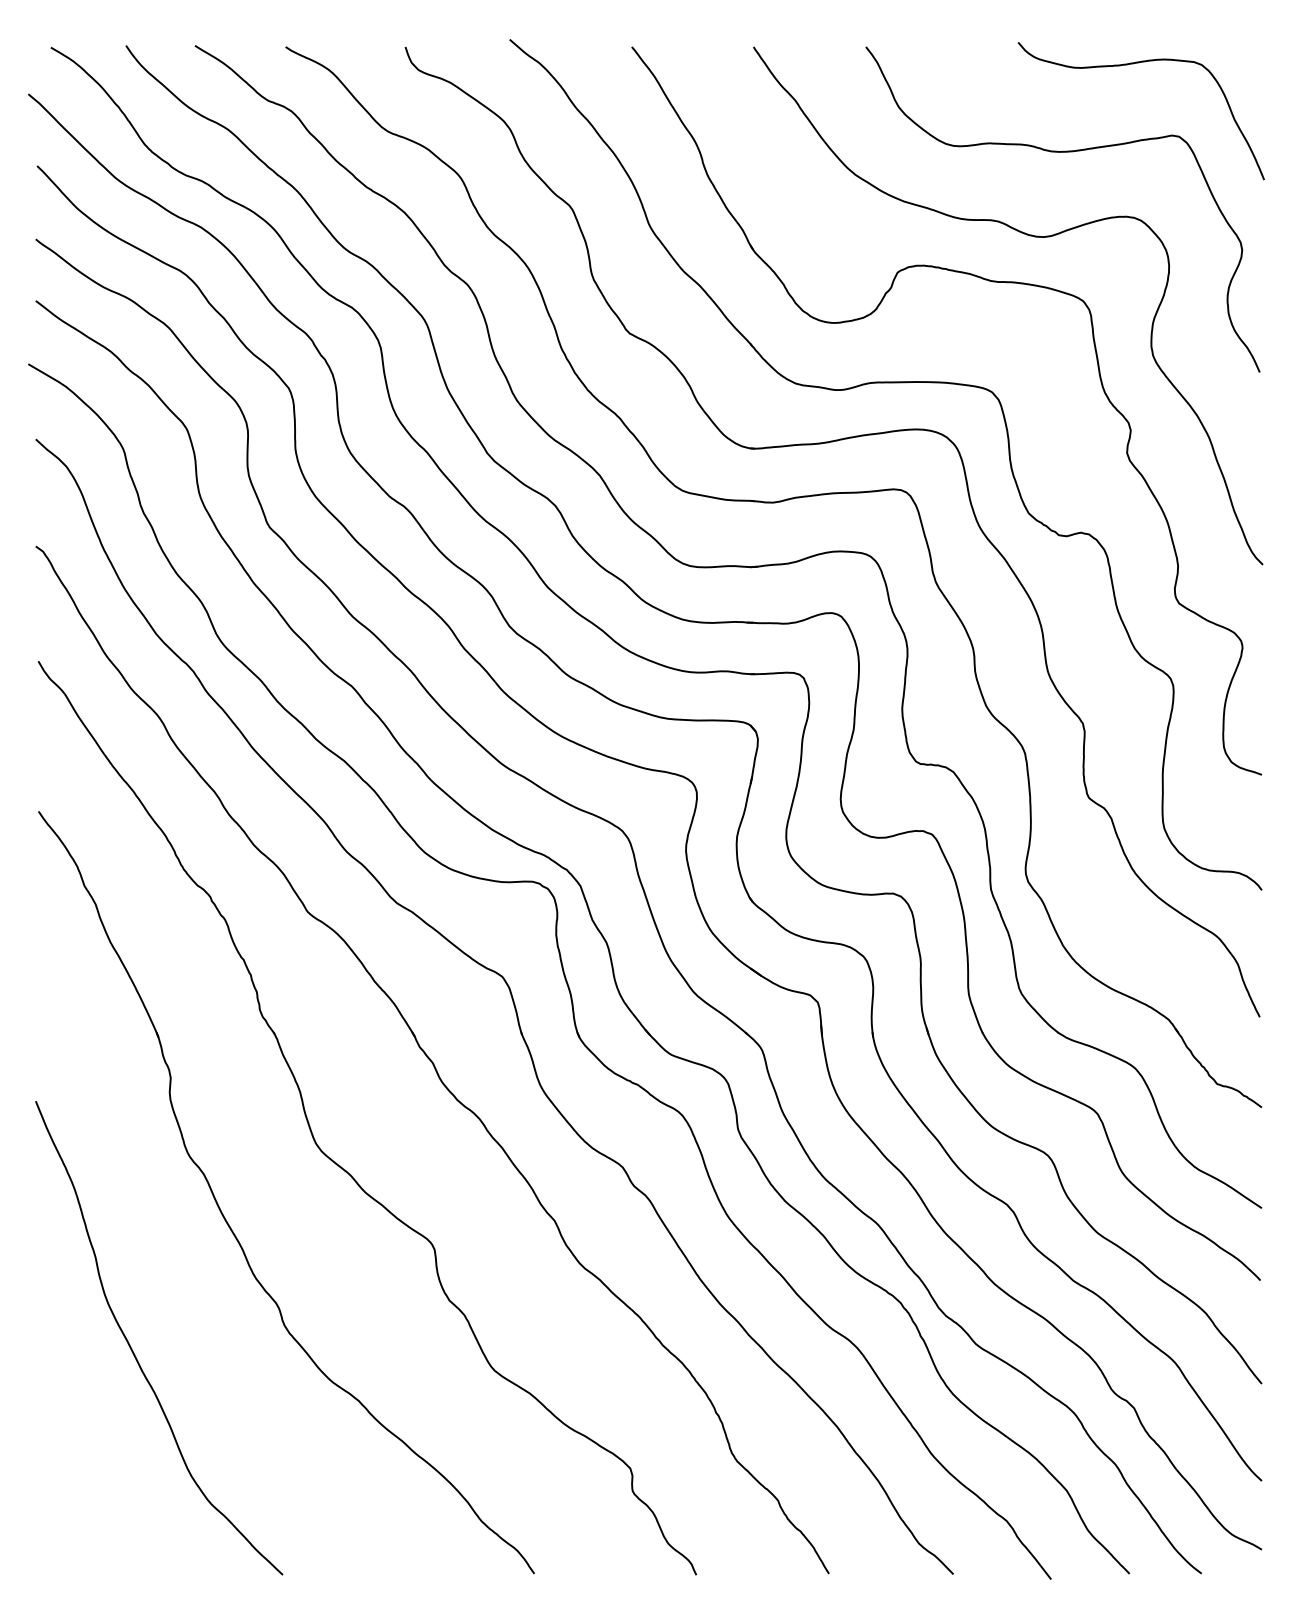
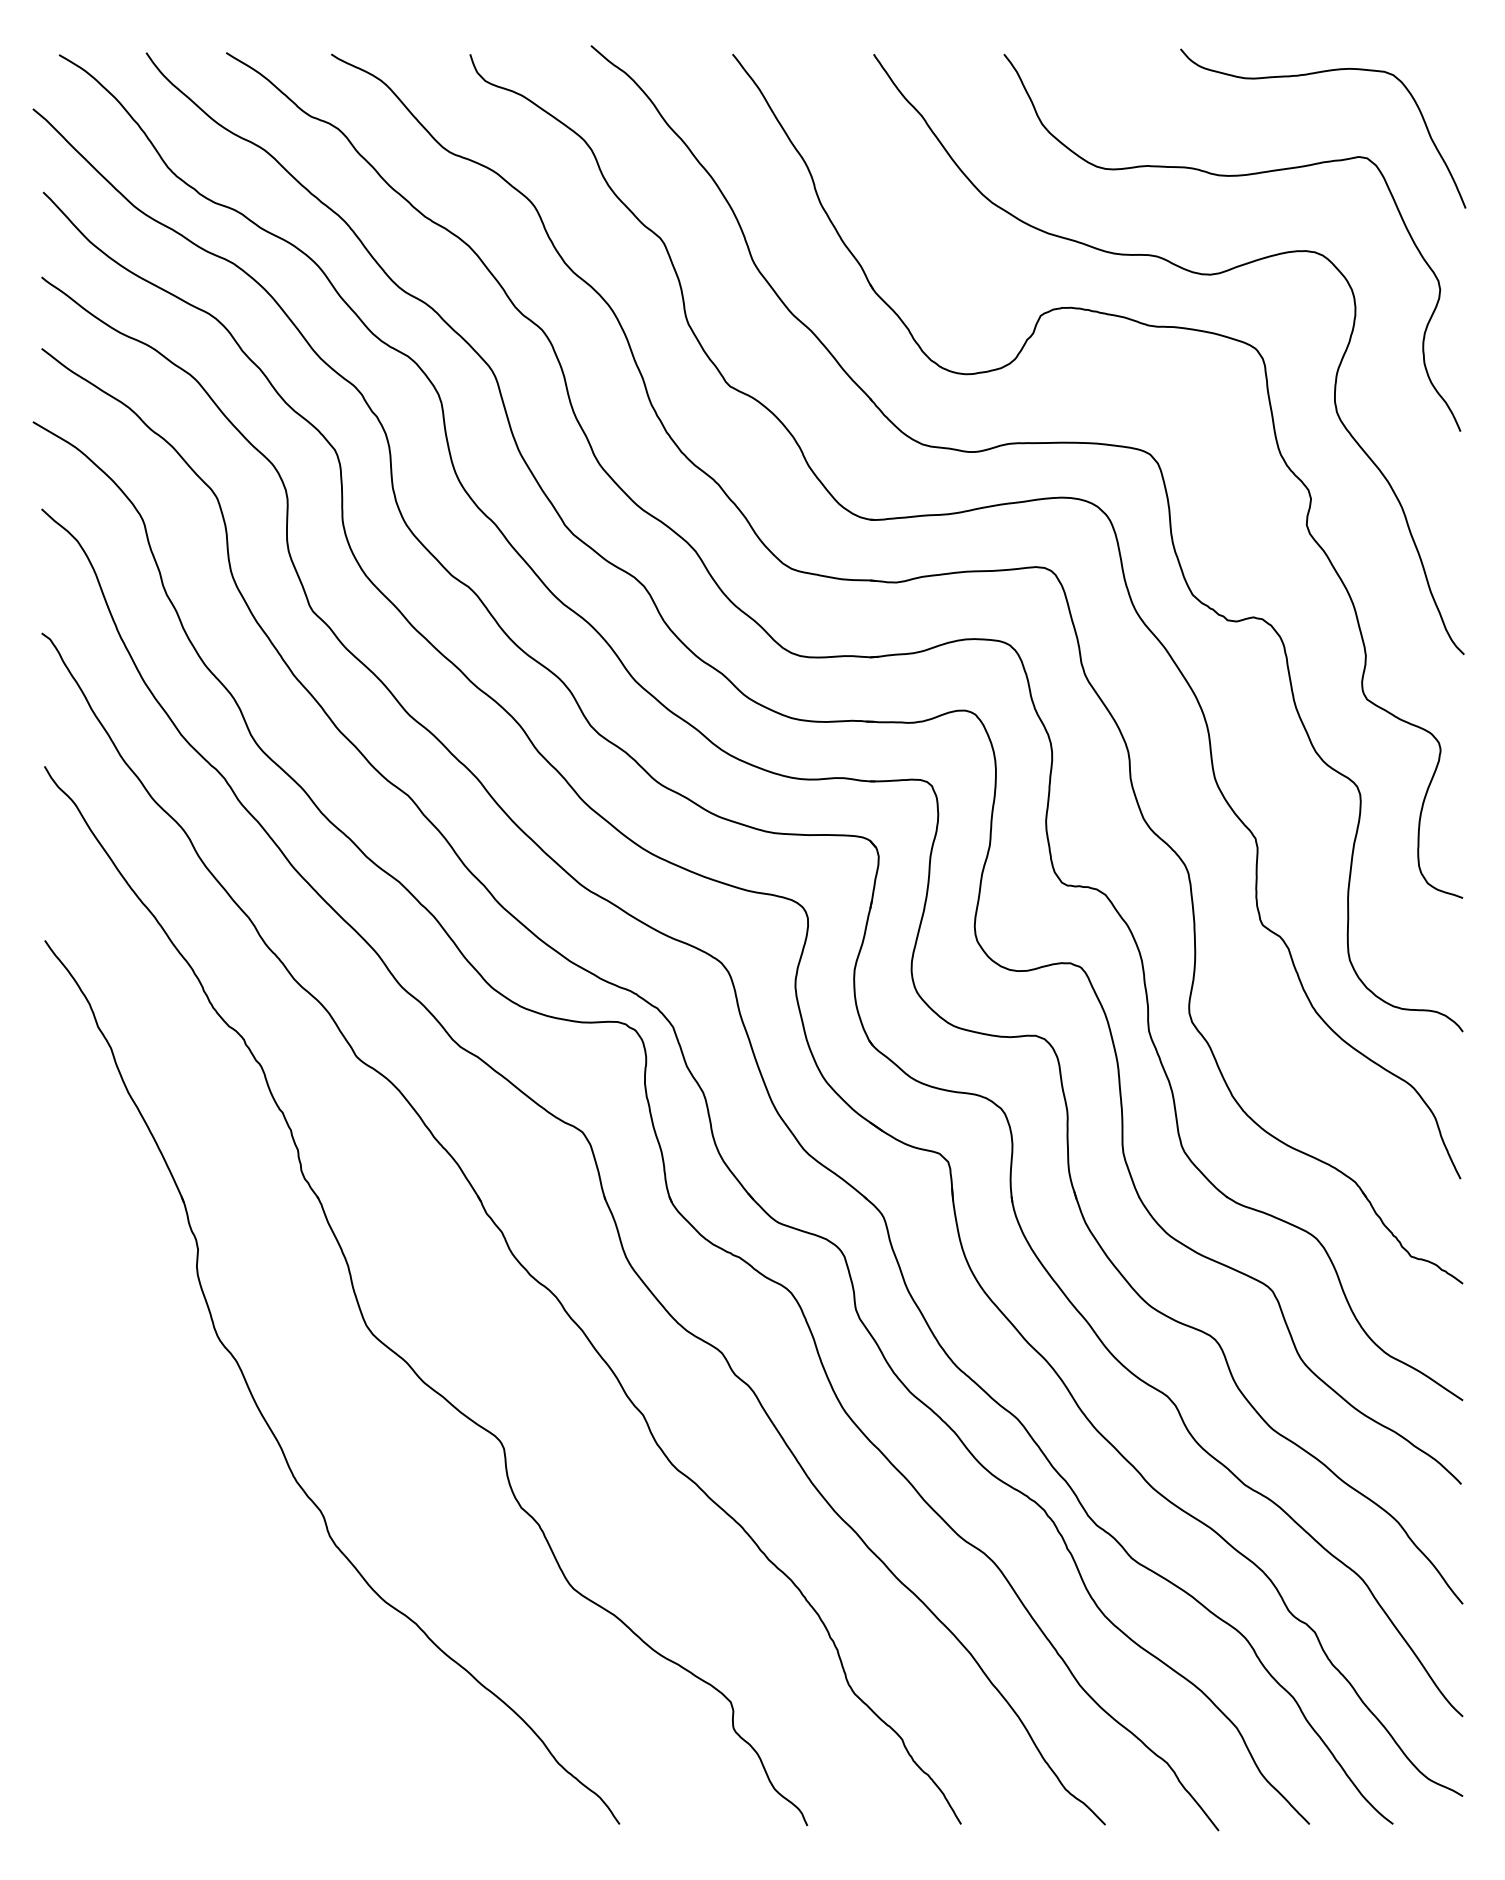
curve: (133, 1350) -> (154, 1565), removed

